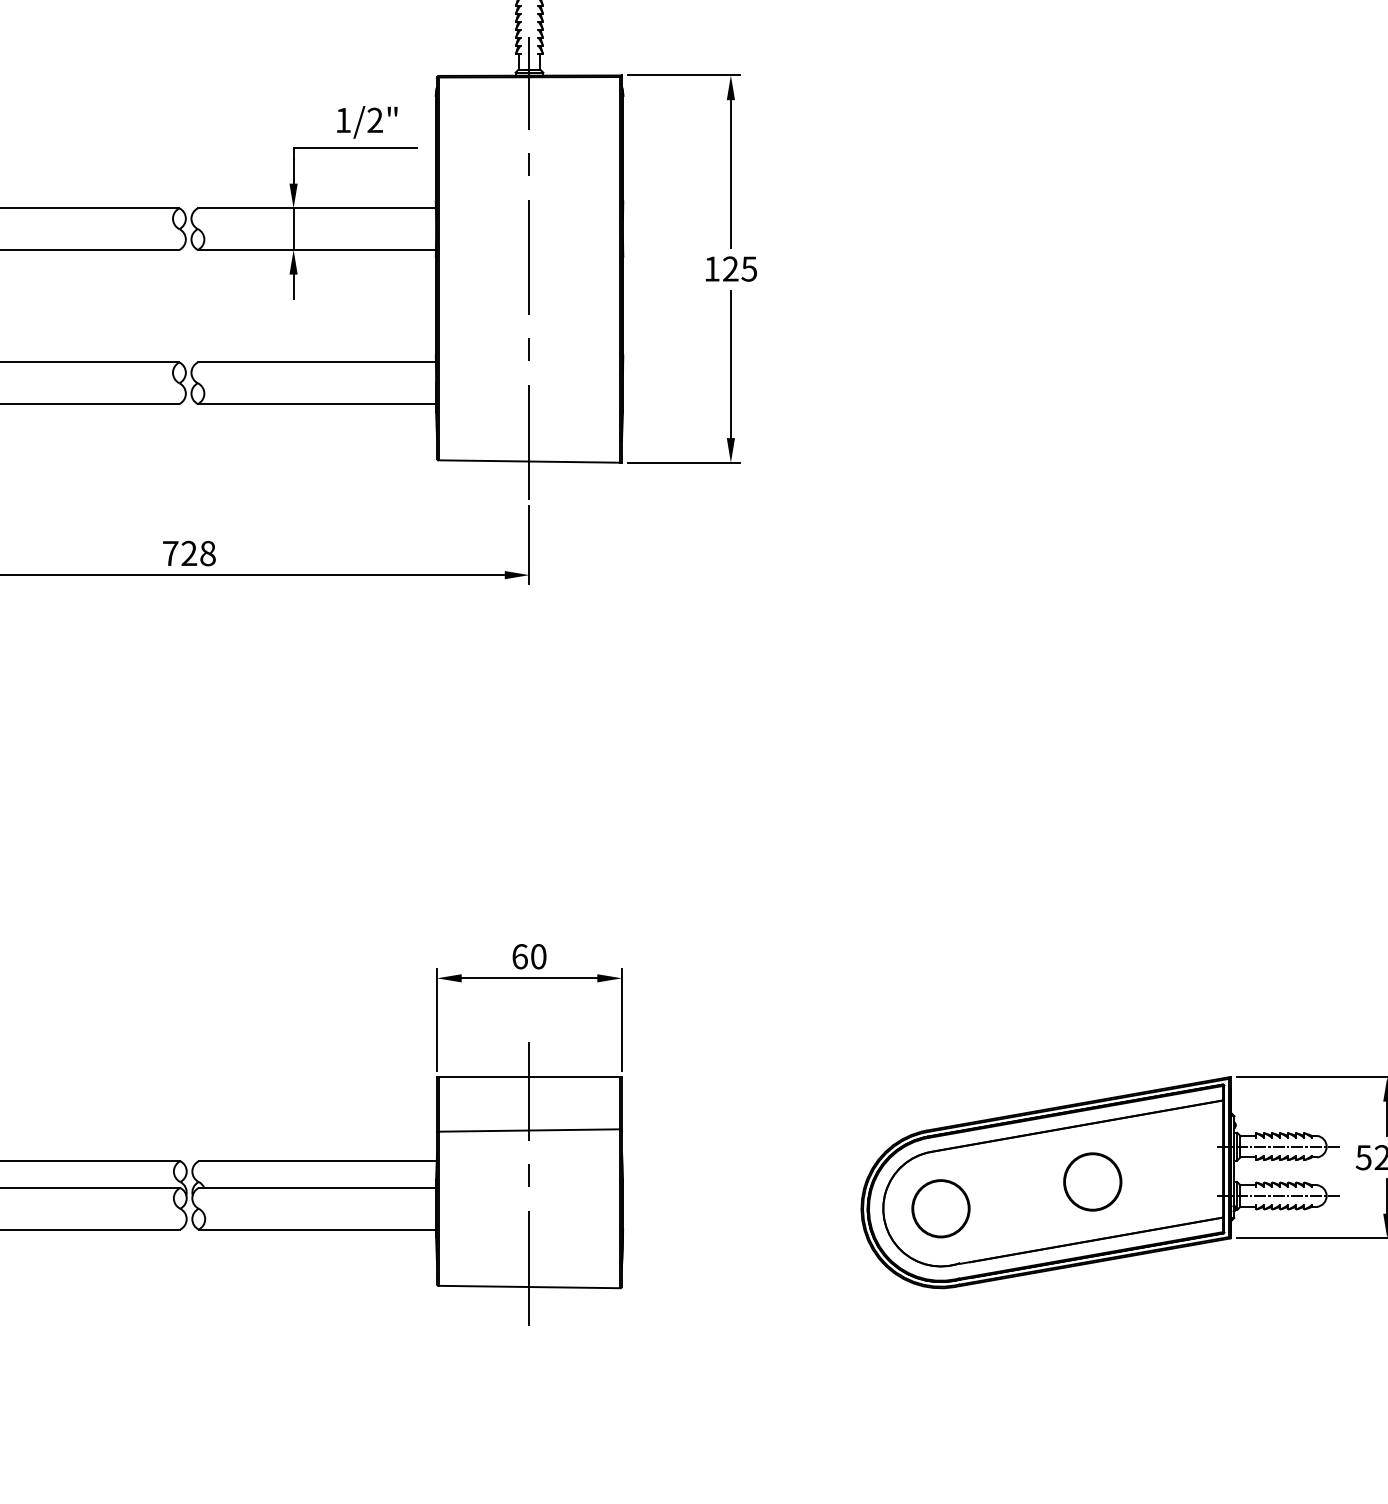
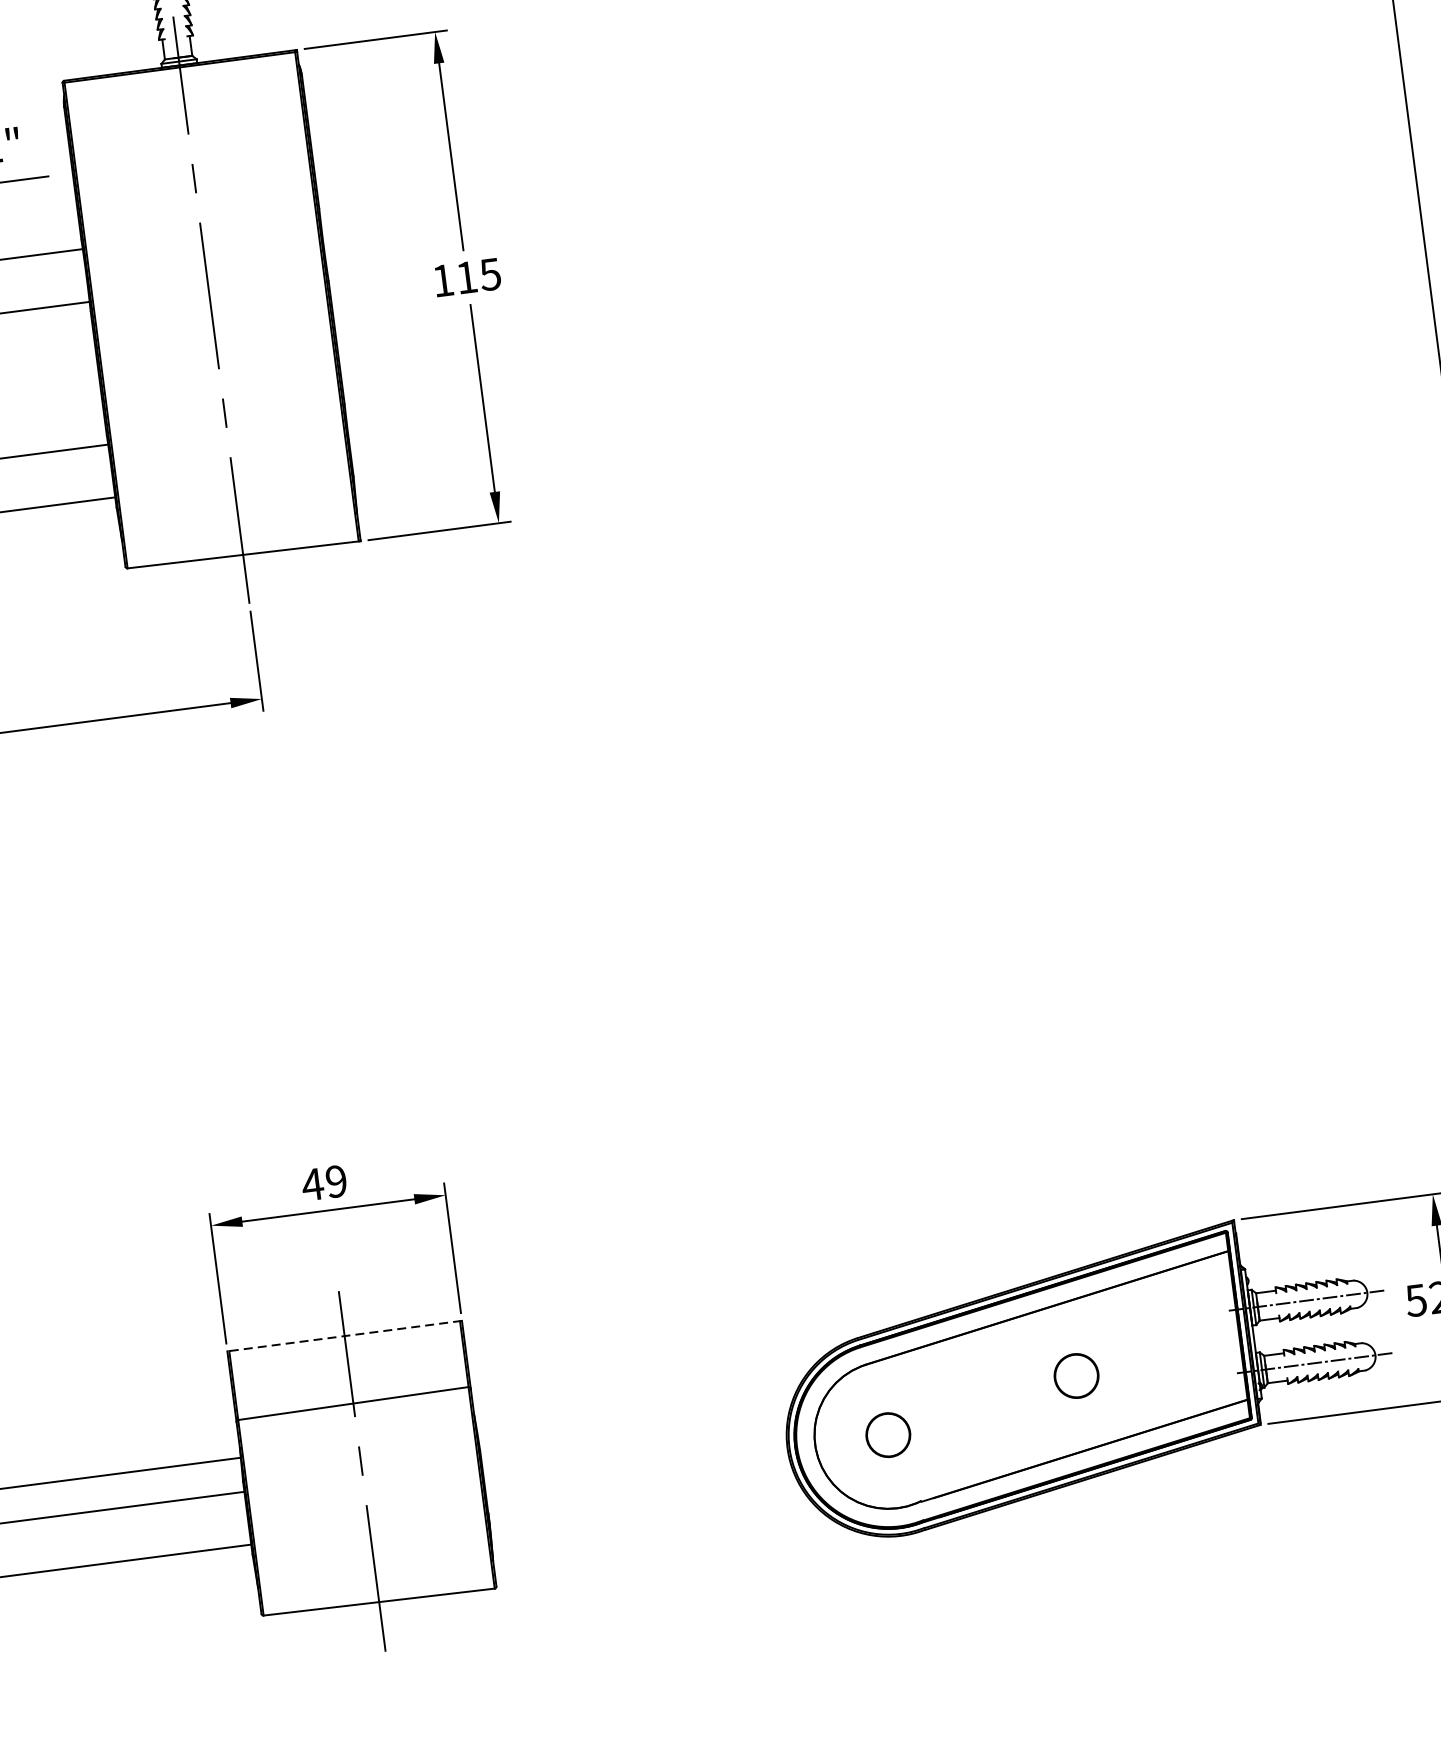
text: (730, 268) -> (466, 276), 125 -> 115
text: (528, 956) -> (323, 1182), 60 -> 49
line: (529, 1077) -> (344, 1336), solid -> dashed
part: (1092, 1181) -> (1076, 1375), size x0.6
circle: (940, 1208) -> (887, 1434), size x0.6

